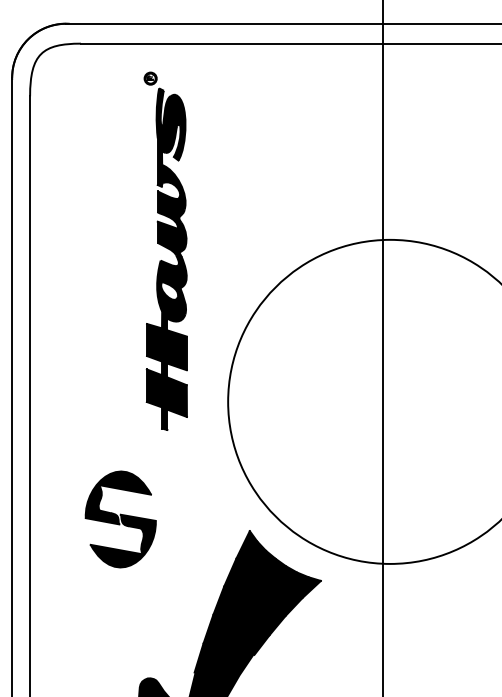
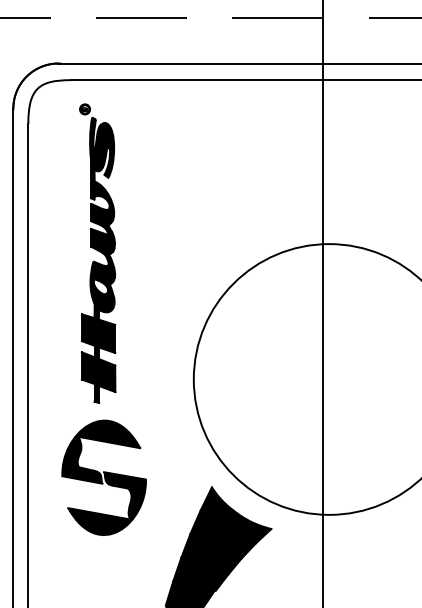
part: (165, 251) -> (97, 253), moved
part: (120, 519) -> (103, 477), size x1.43

